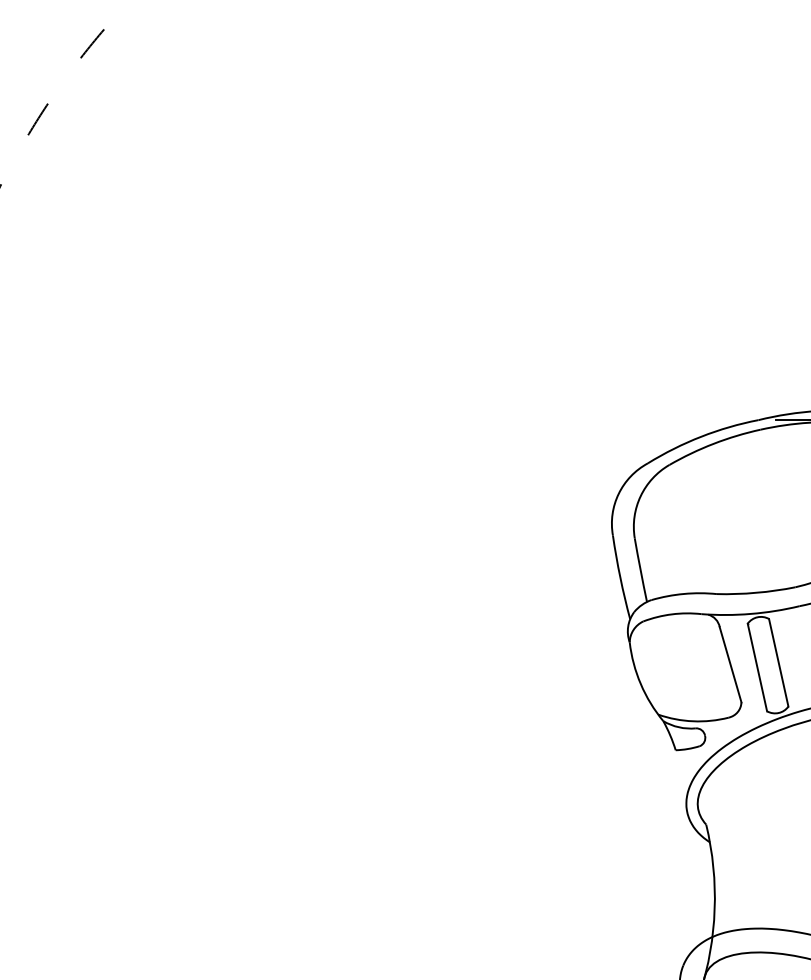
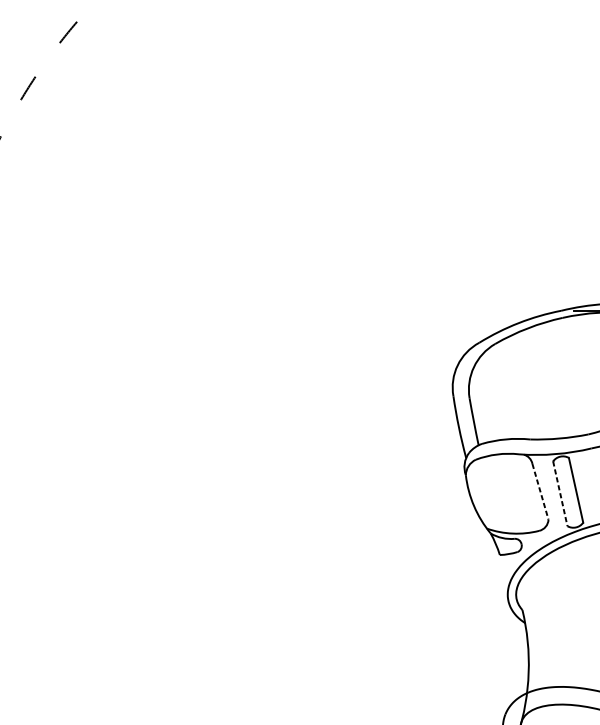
line: (730, 665) -> (540, 492), solid -> dashed
line: (757, 667) -> (560, 493), solid -> dashed

